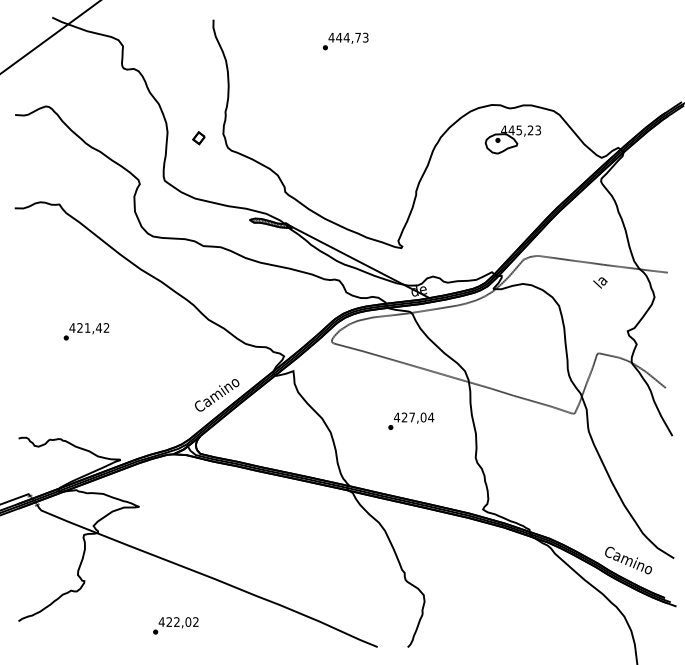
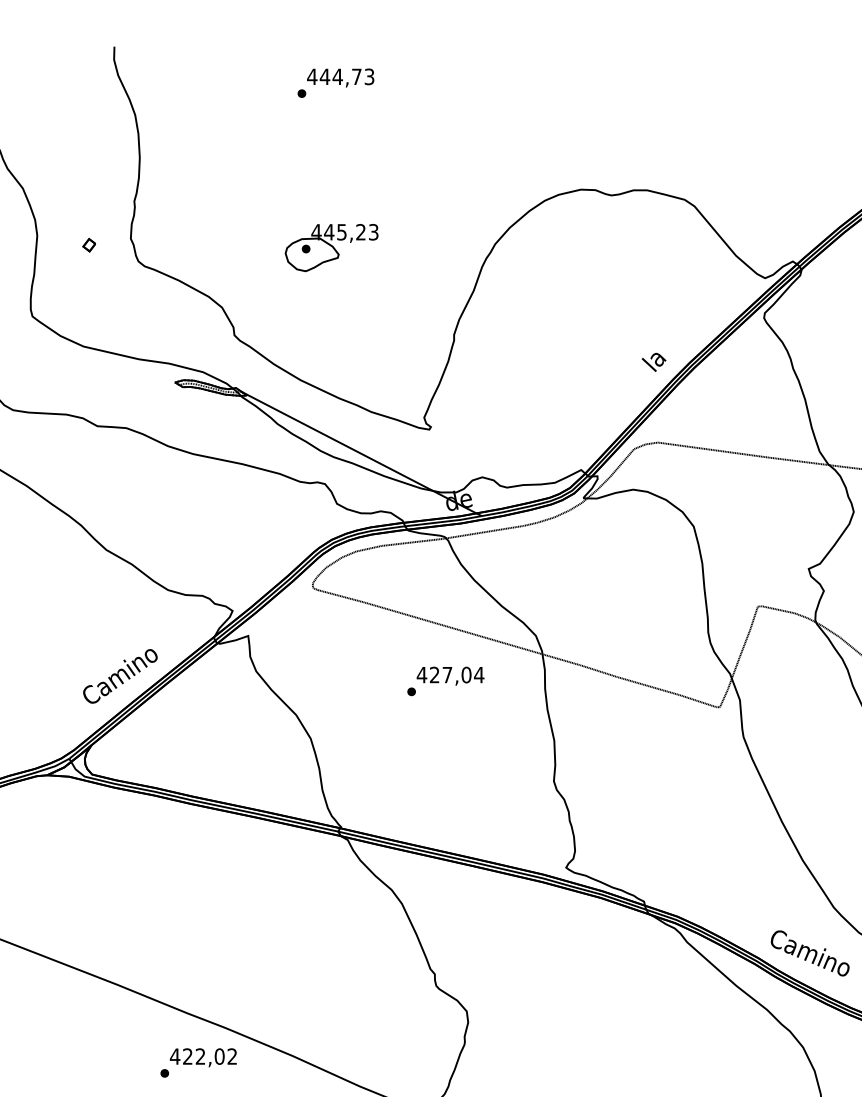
part: (197, 137) -> (87, 244), size x0.62
part: (512, 139) -> (330, 247), moved
text: (600, 282) -> (654, 361), moved
text: (411, 420) -> (446, 680), moved
text: (175, 625) -> (198, 1062), moved

